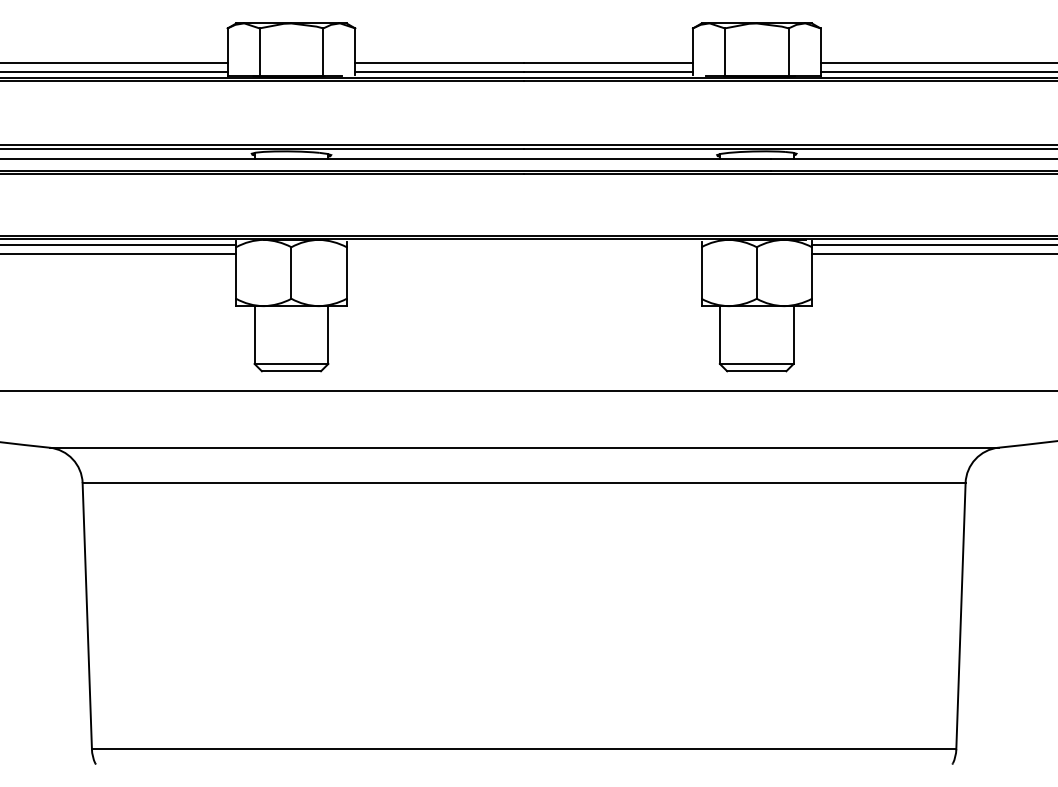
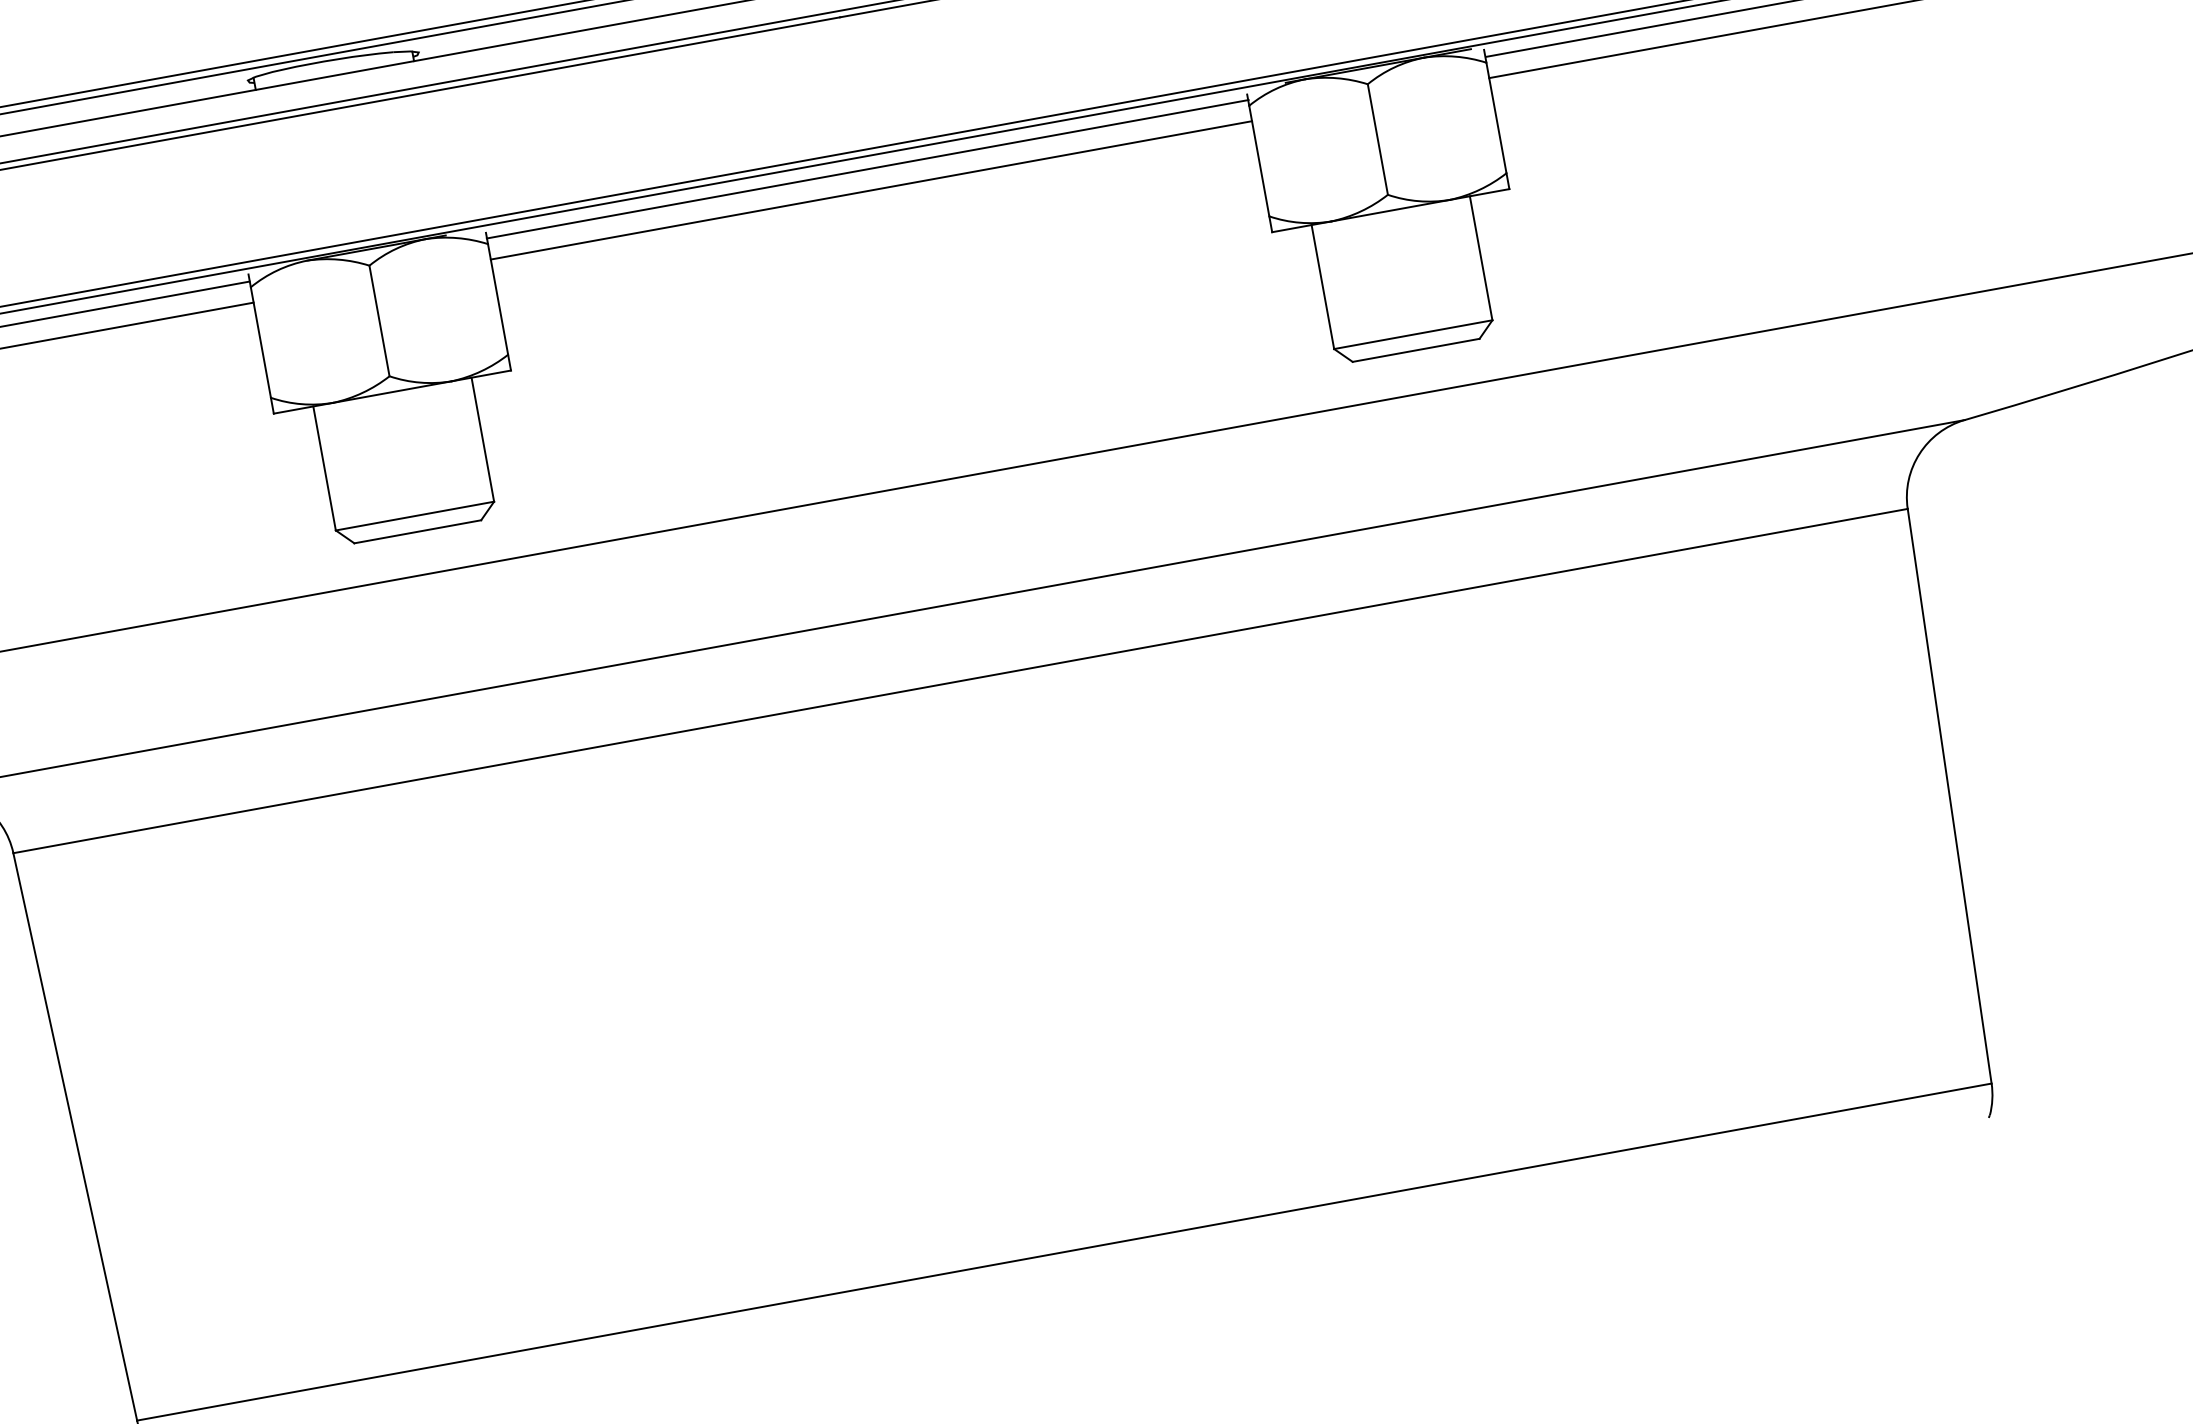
line: (523, 244) -> (866, 169), added
line: (523, 254) -> (870, 190), added

